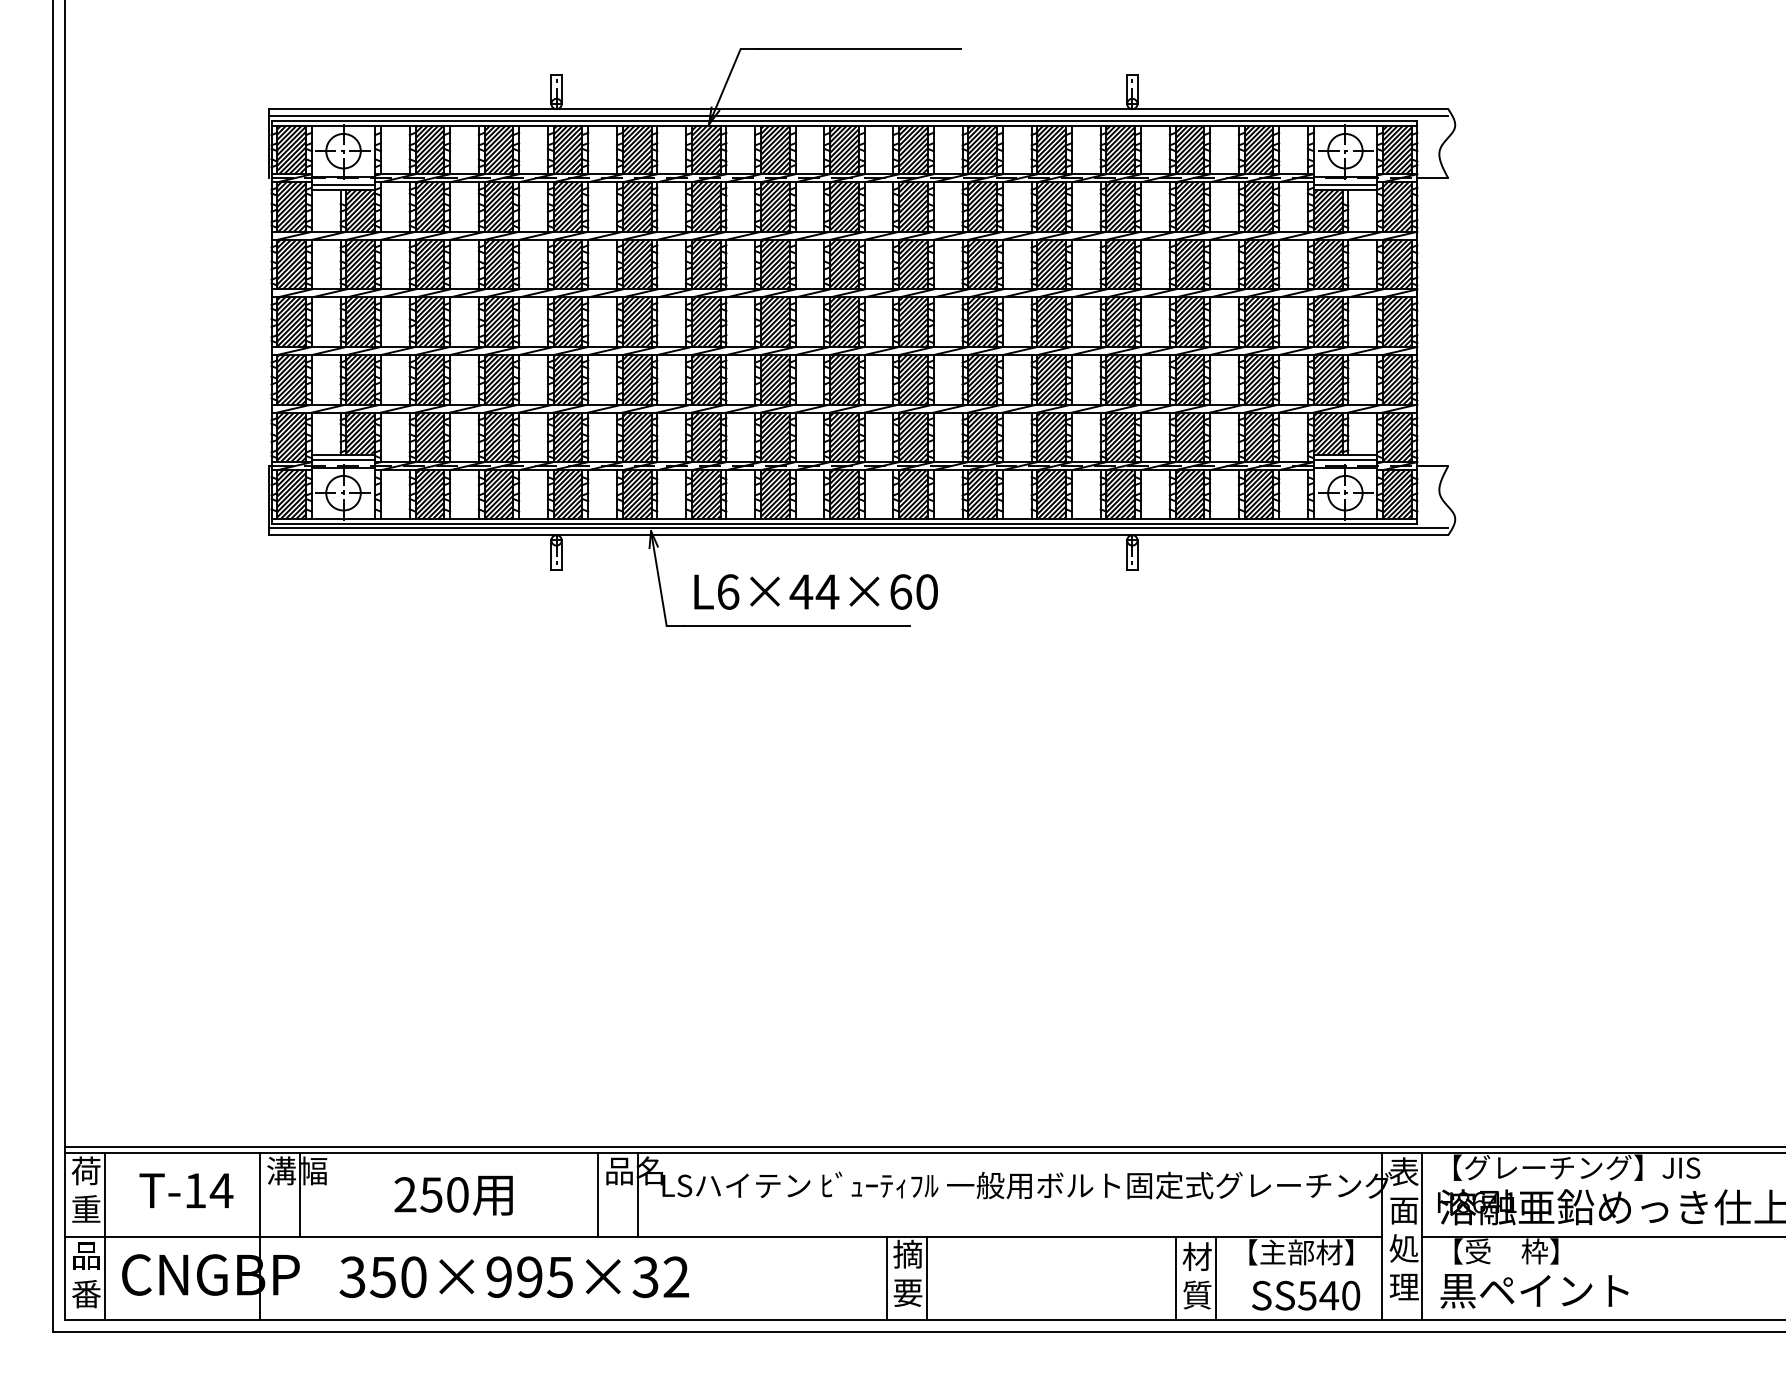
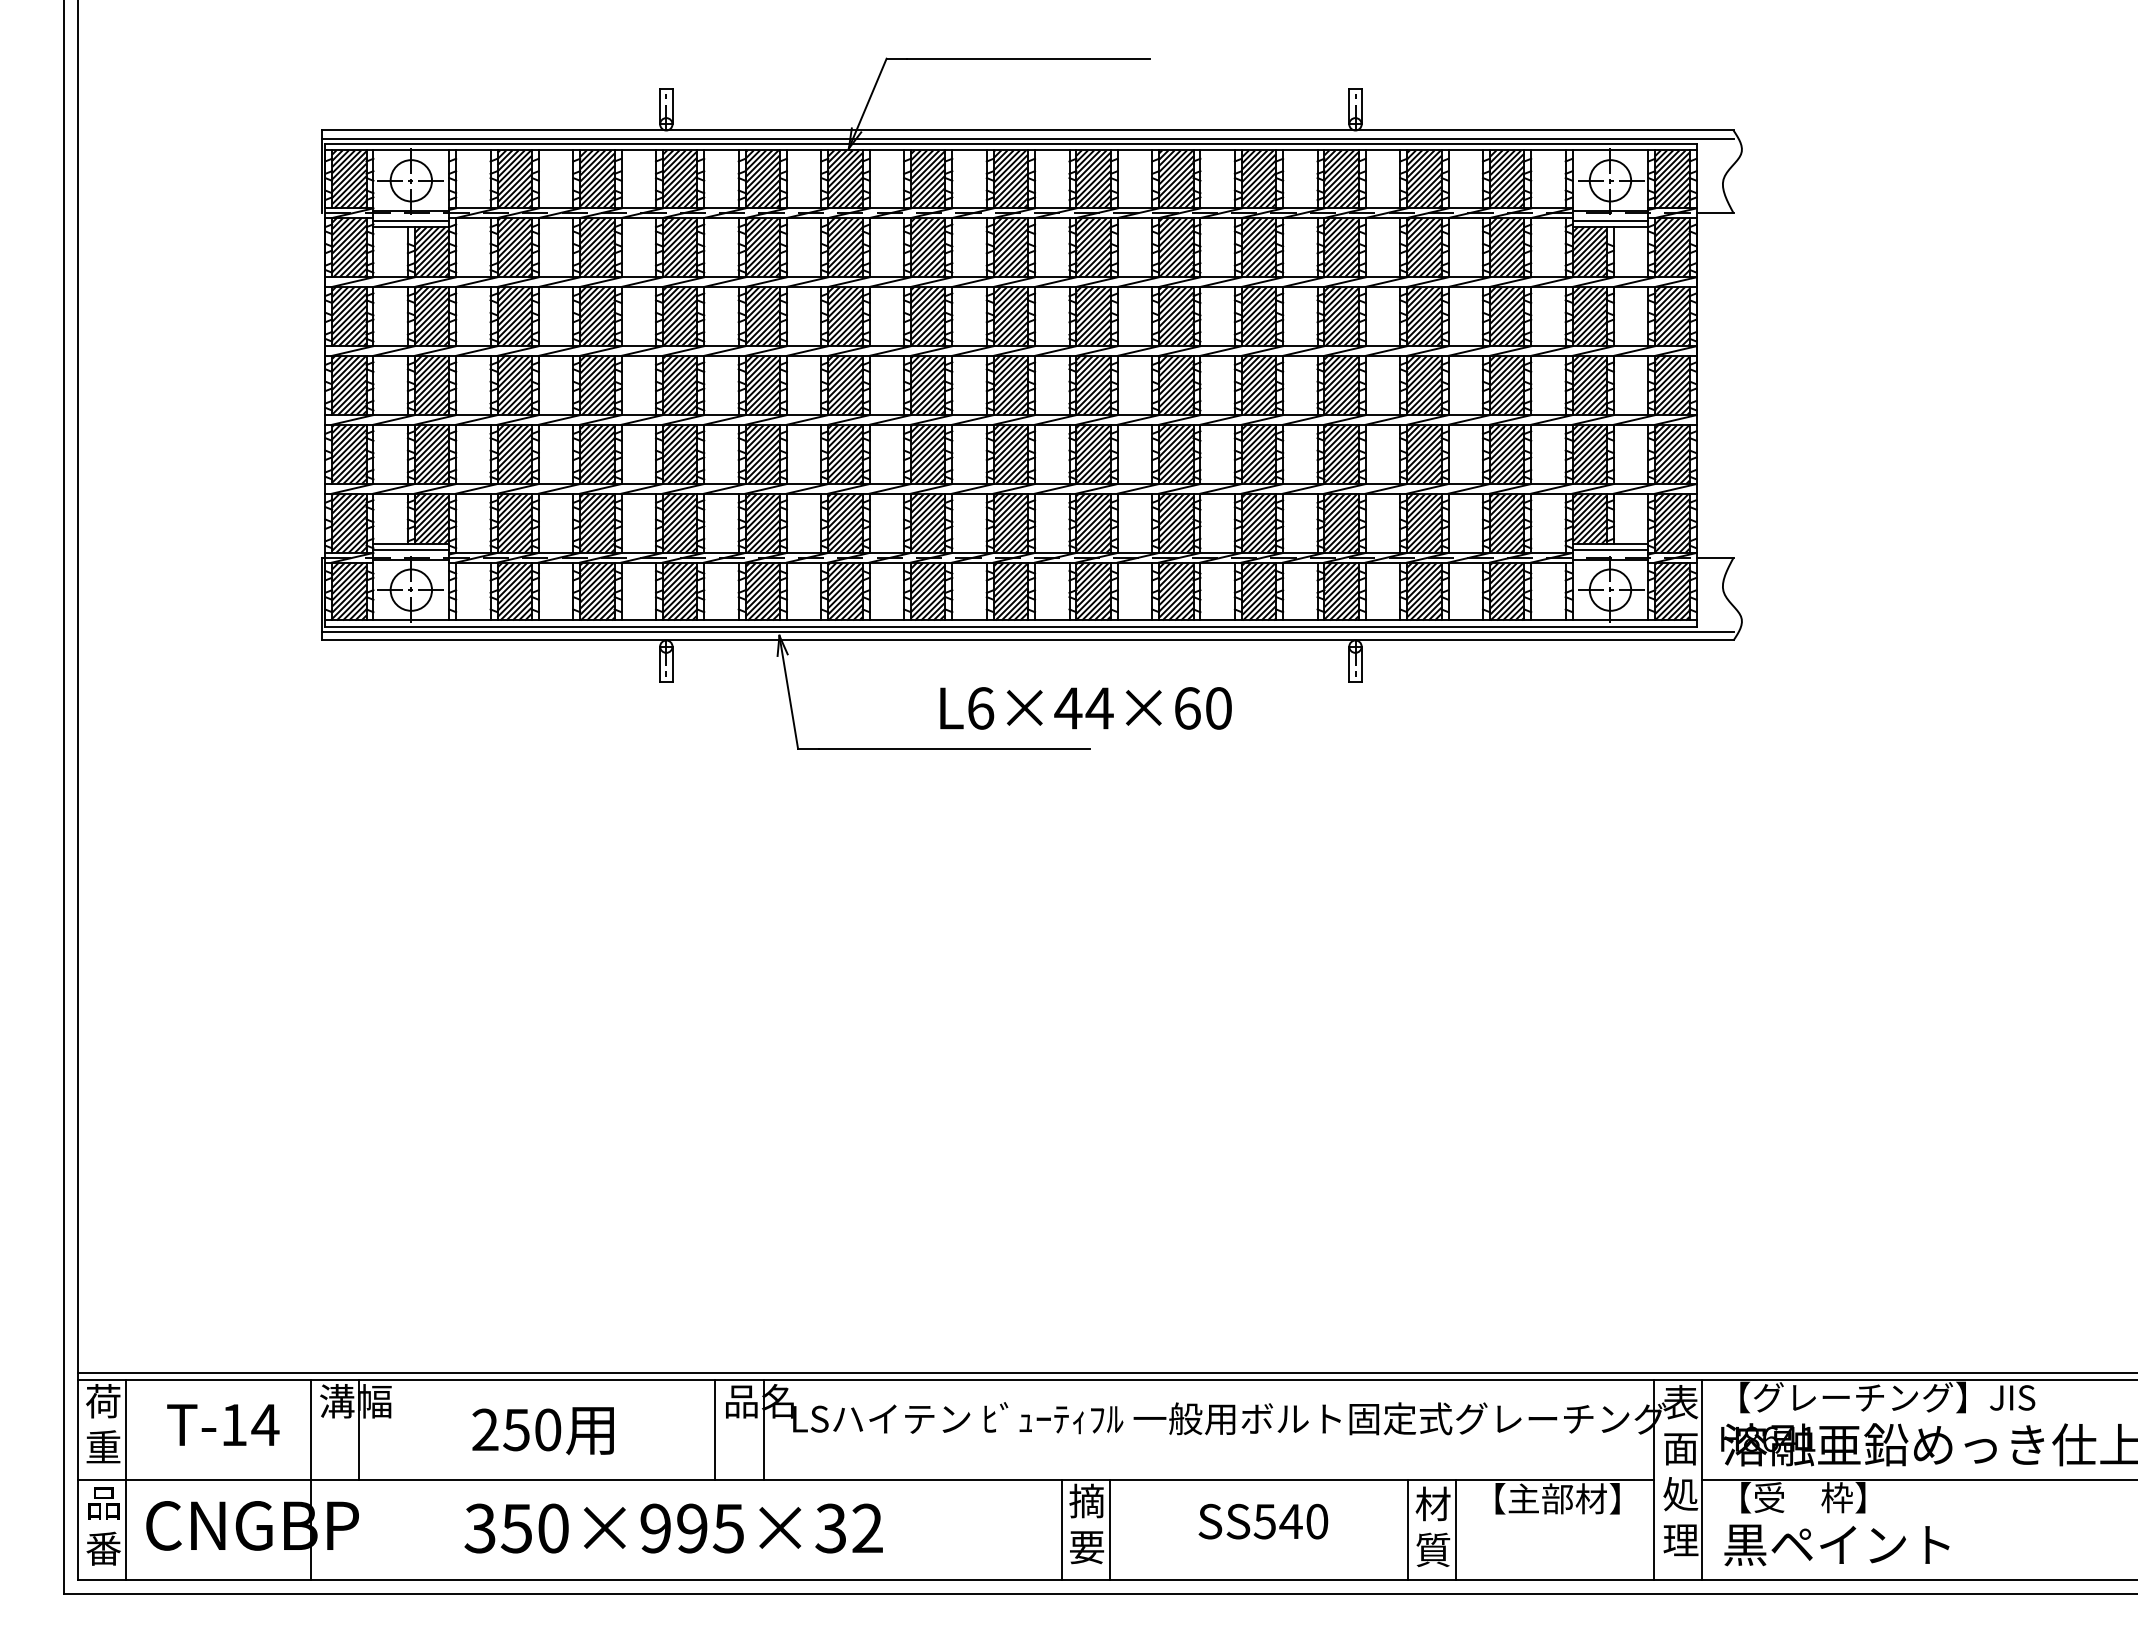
text: (815, 592) -> (1085, 708), moved
text: (514, 1277) -> (673, 1528), moved
text: (1306, 1295) -> (1263, 1521), moved

